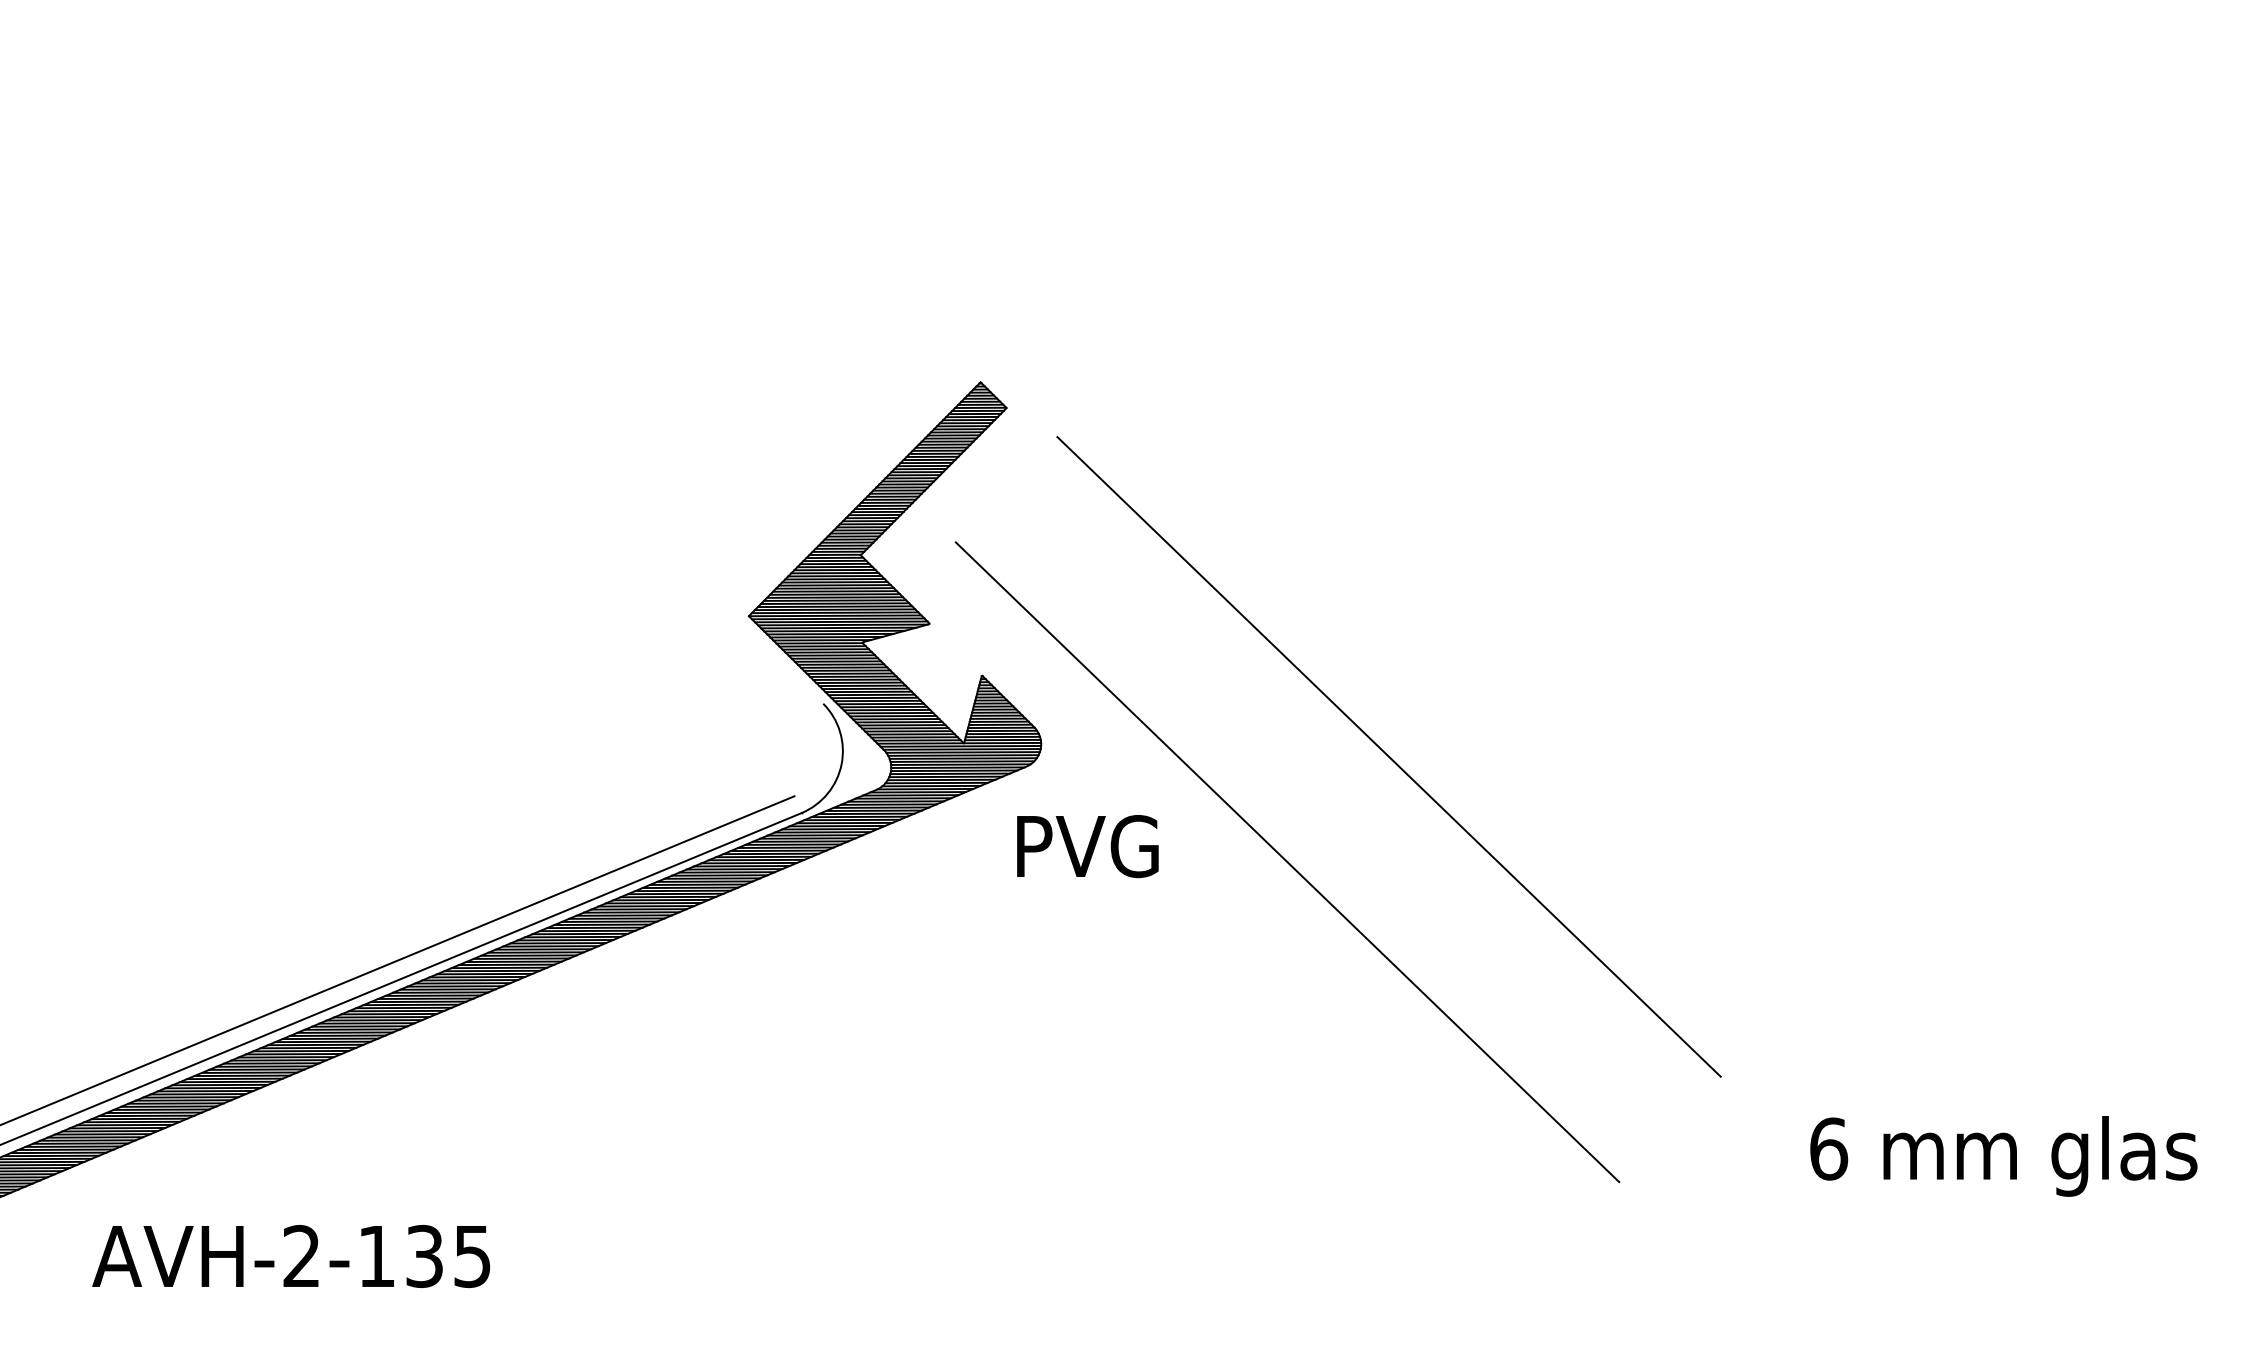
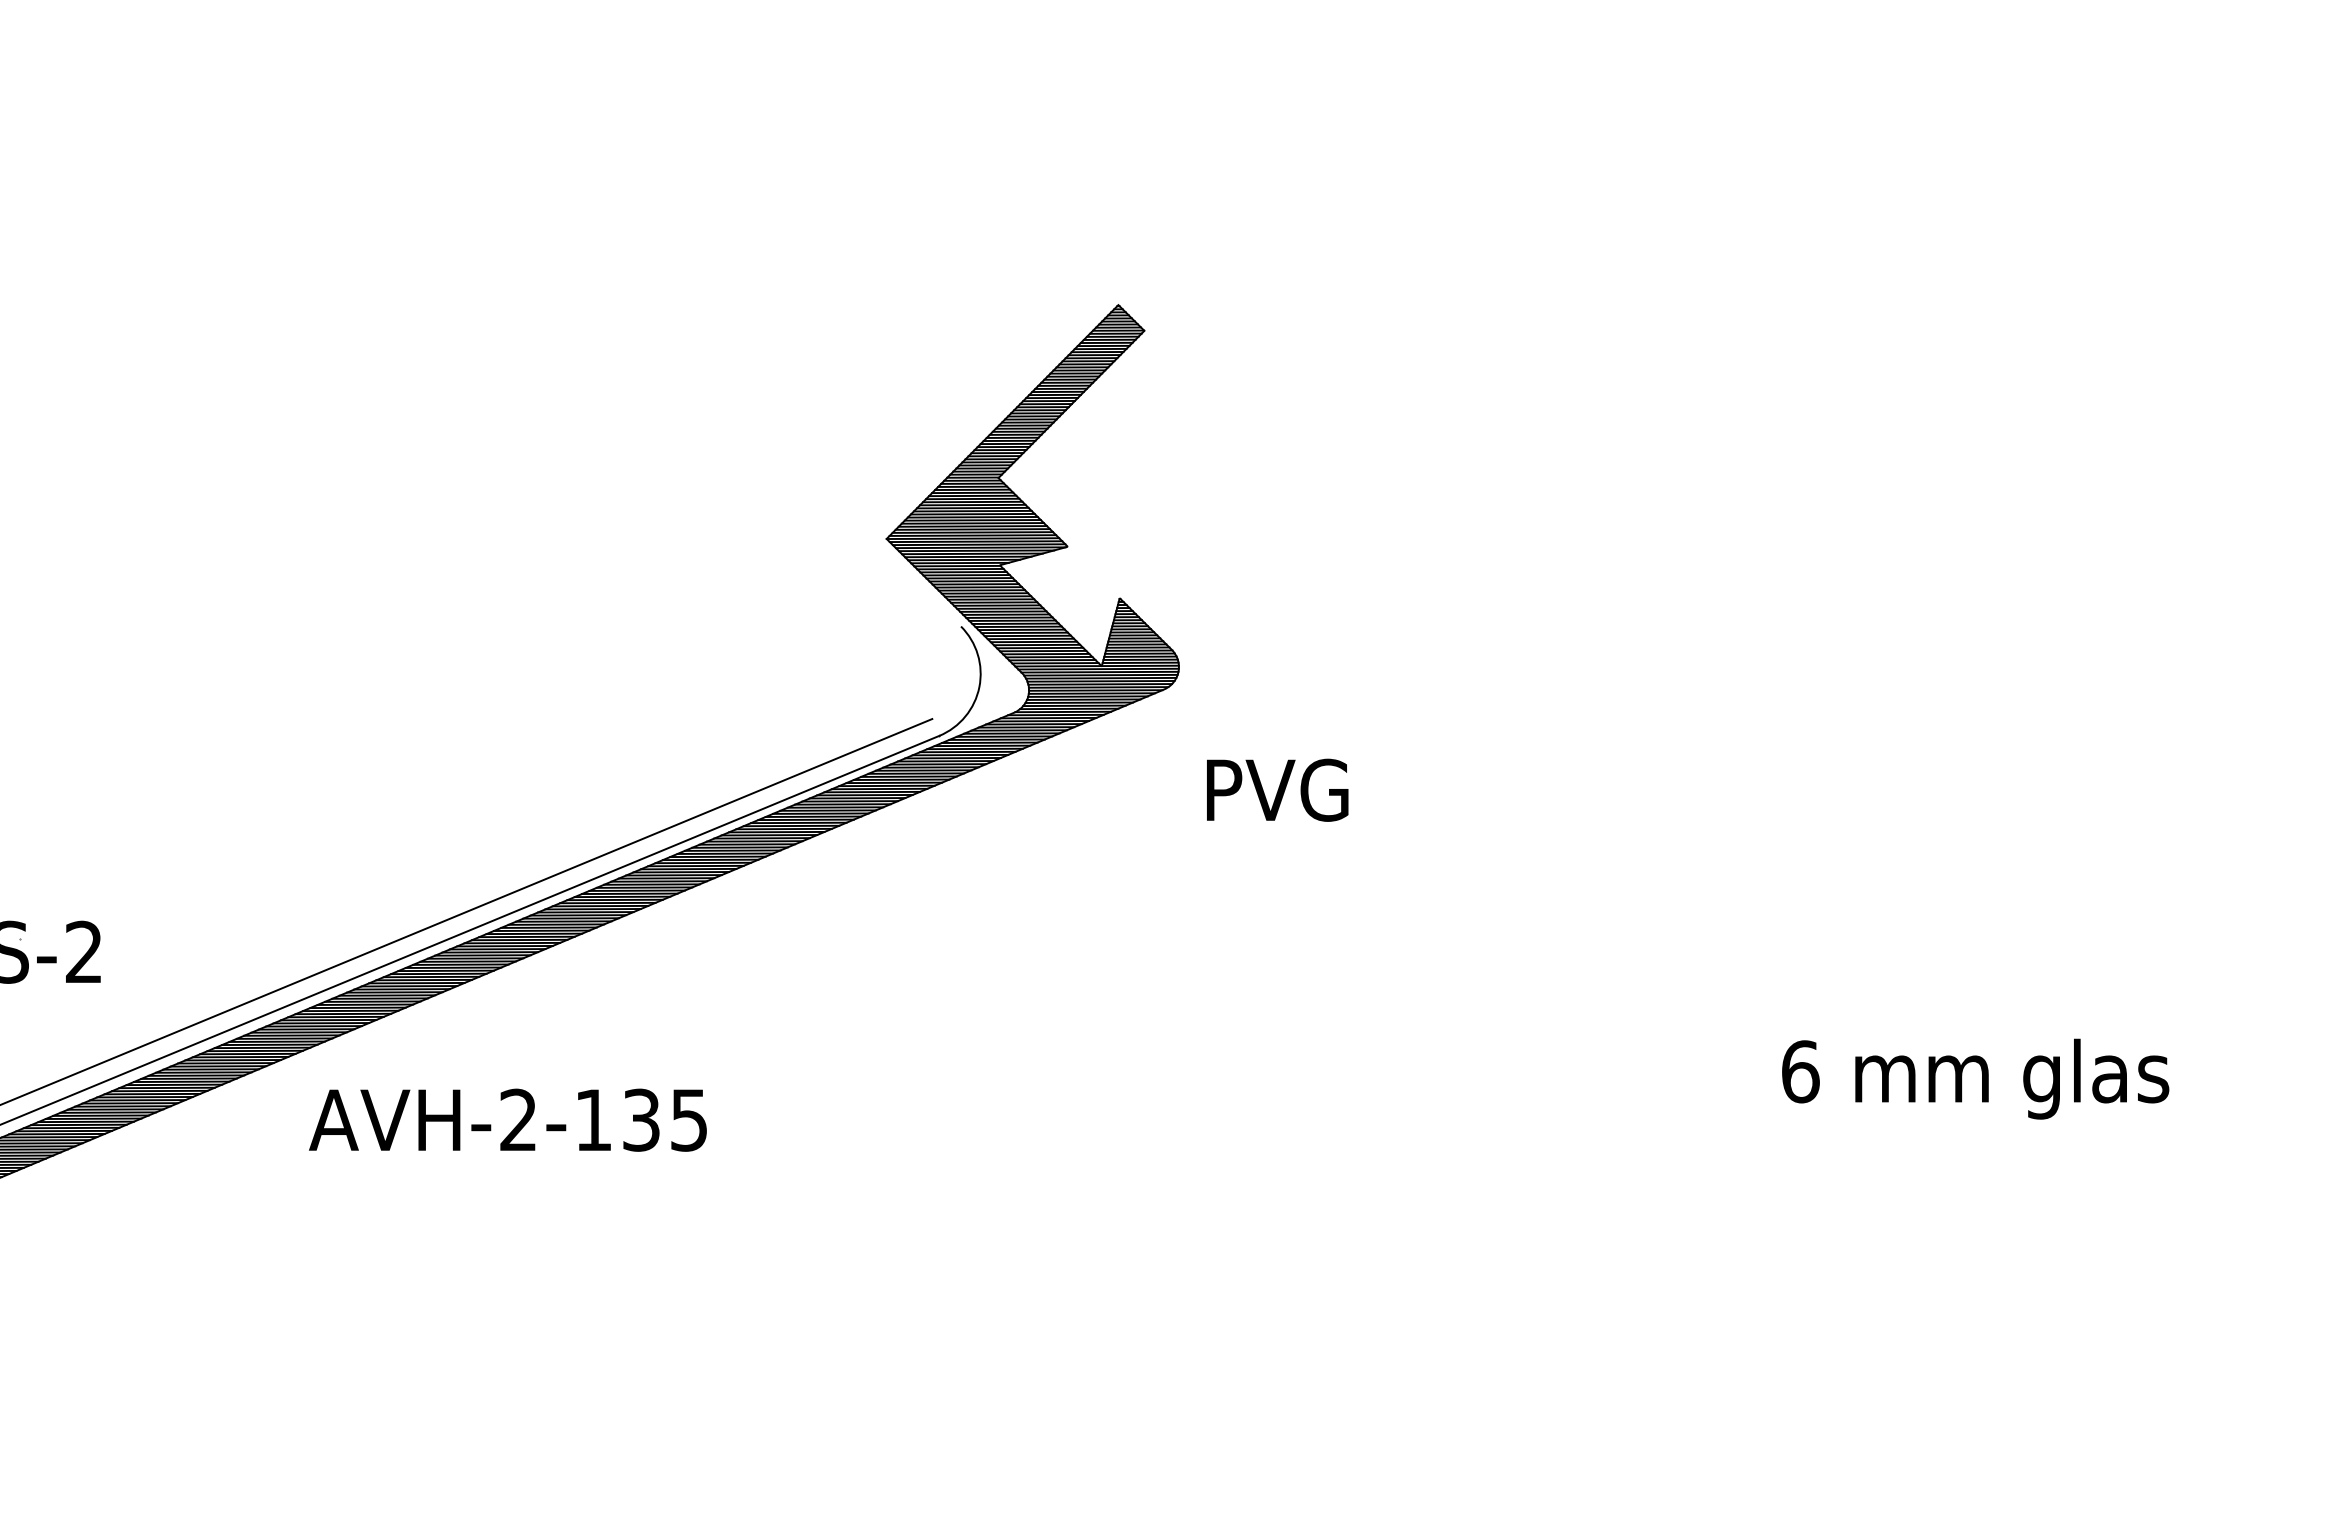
line: (1388, 756) -> (1526, 679), removed
text: (1087, 845) -> (1277, 789), moved
line: (1287, 861) -> (1425, 784), removed
text: (2003, 1155) -> (1975, 1078), moved
text: (290, 1255) -> (507, 1119), moved

